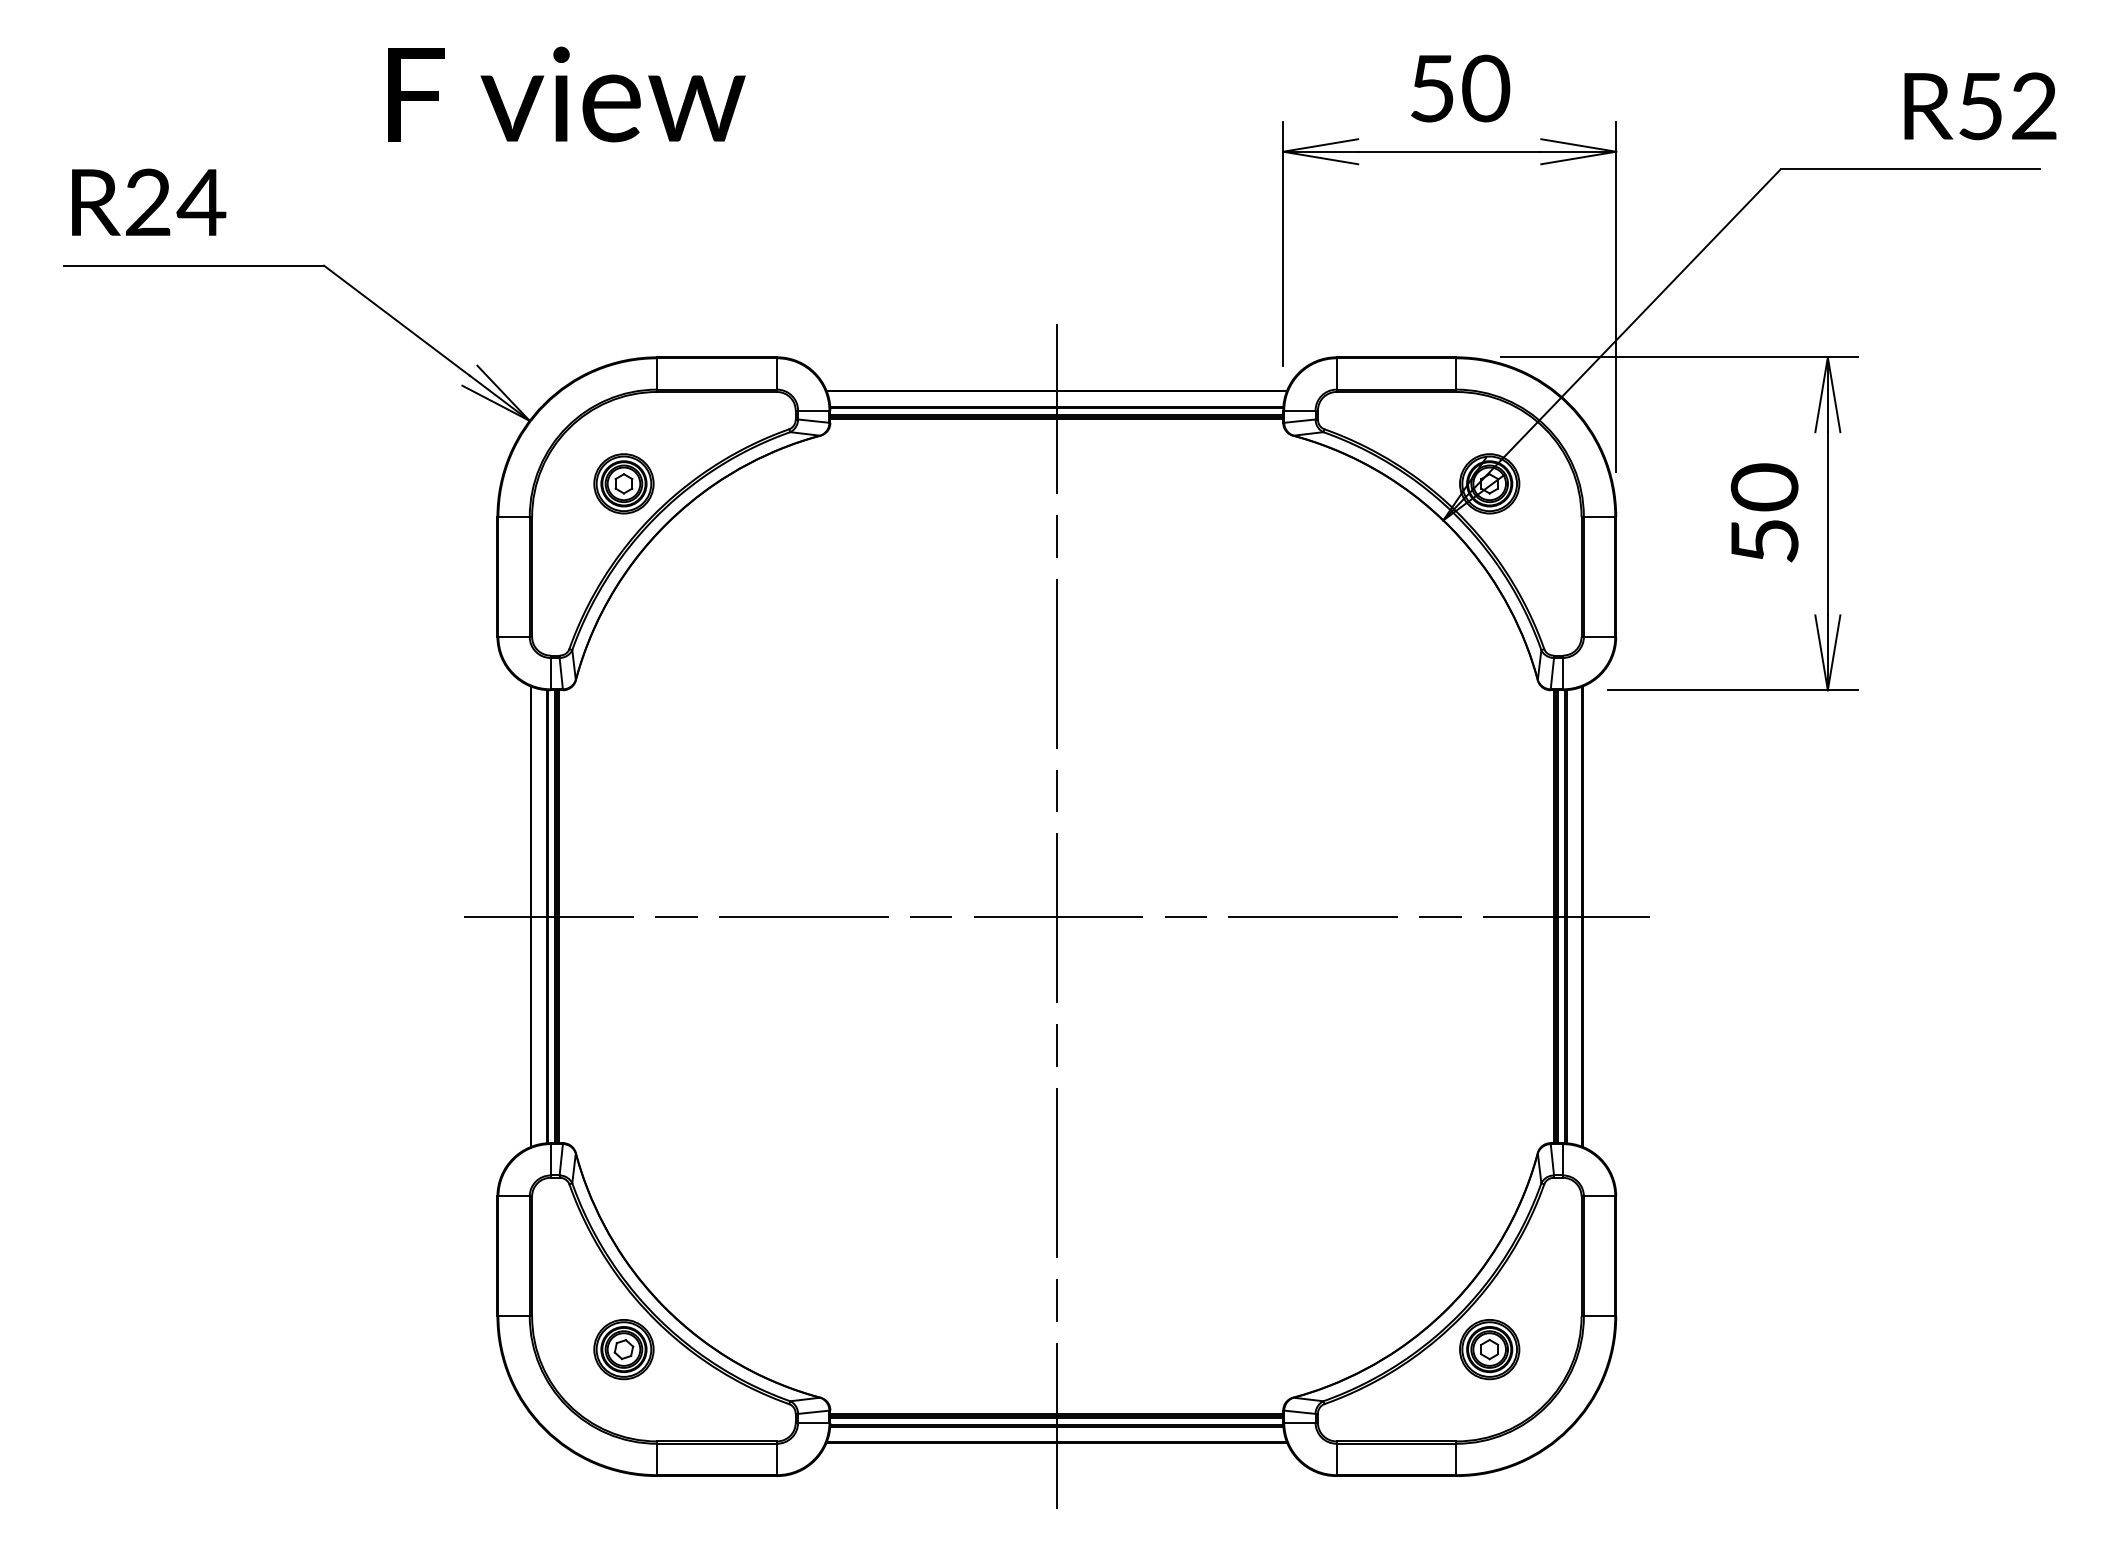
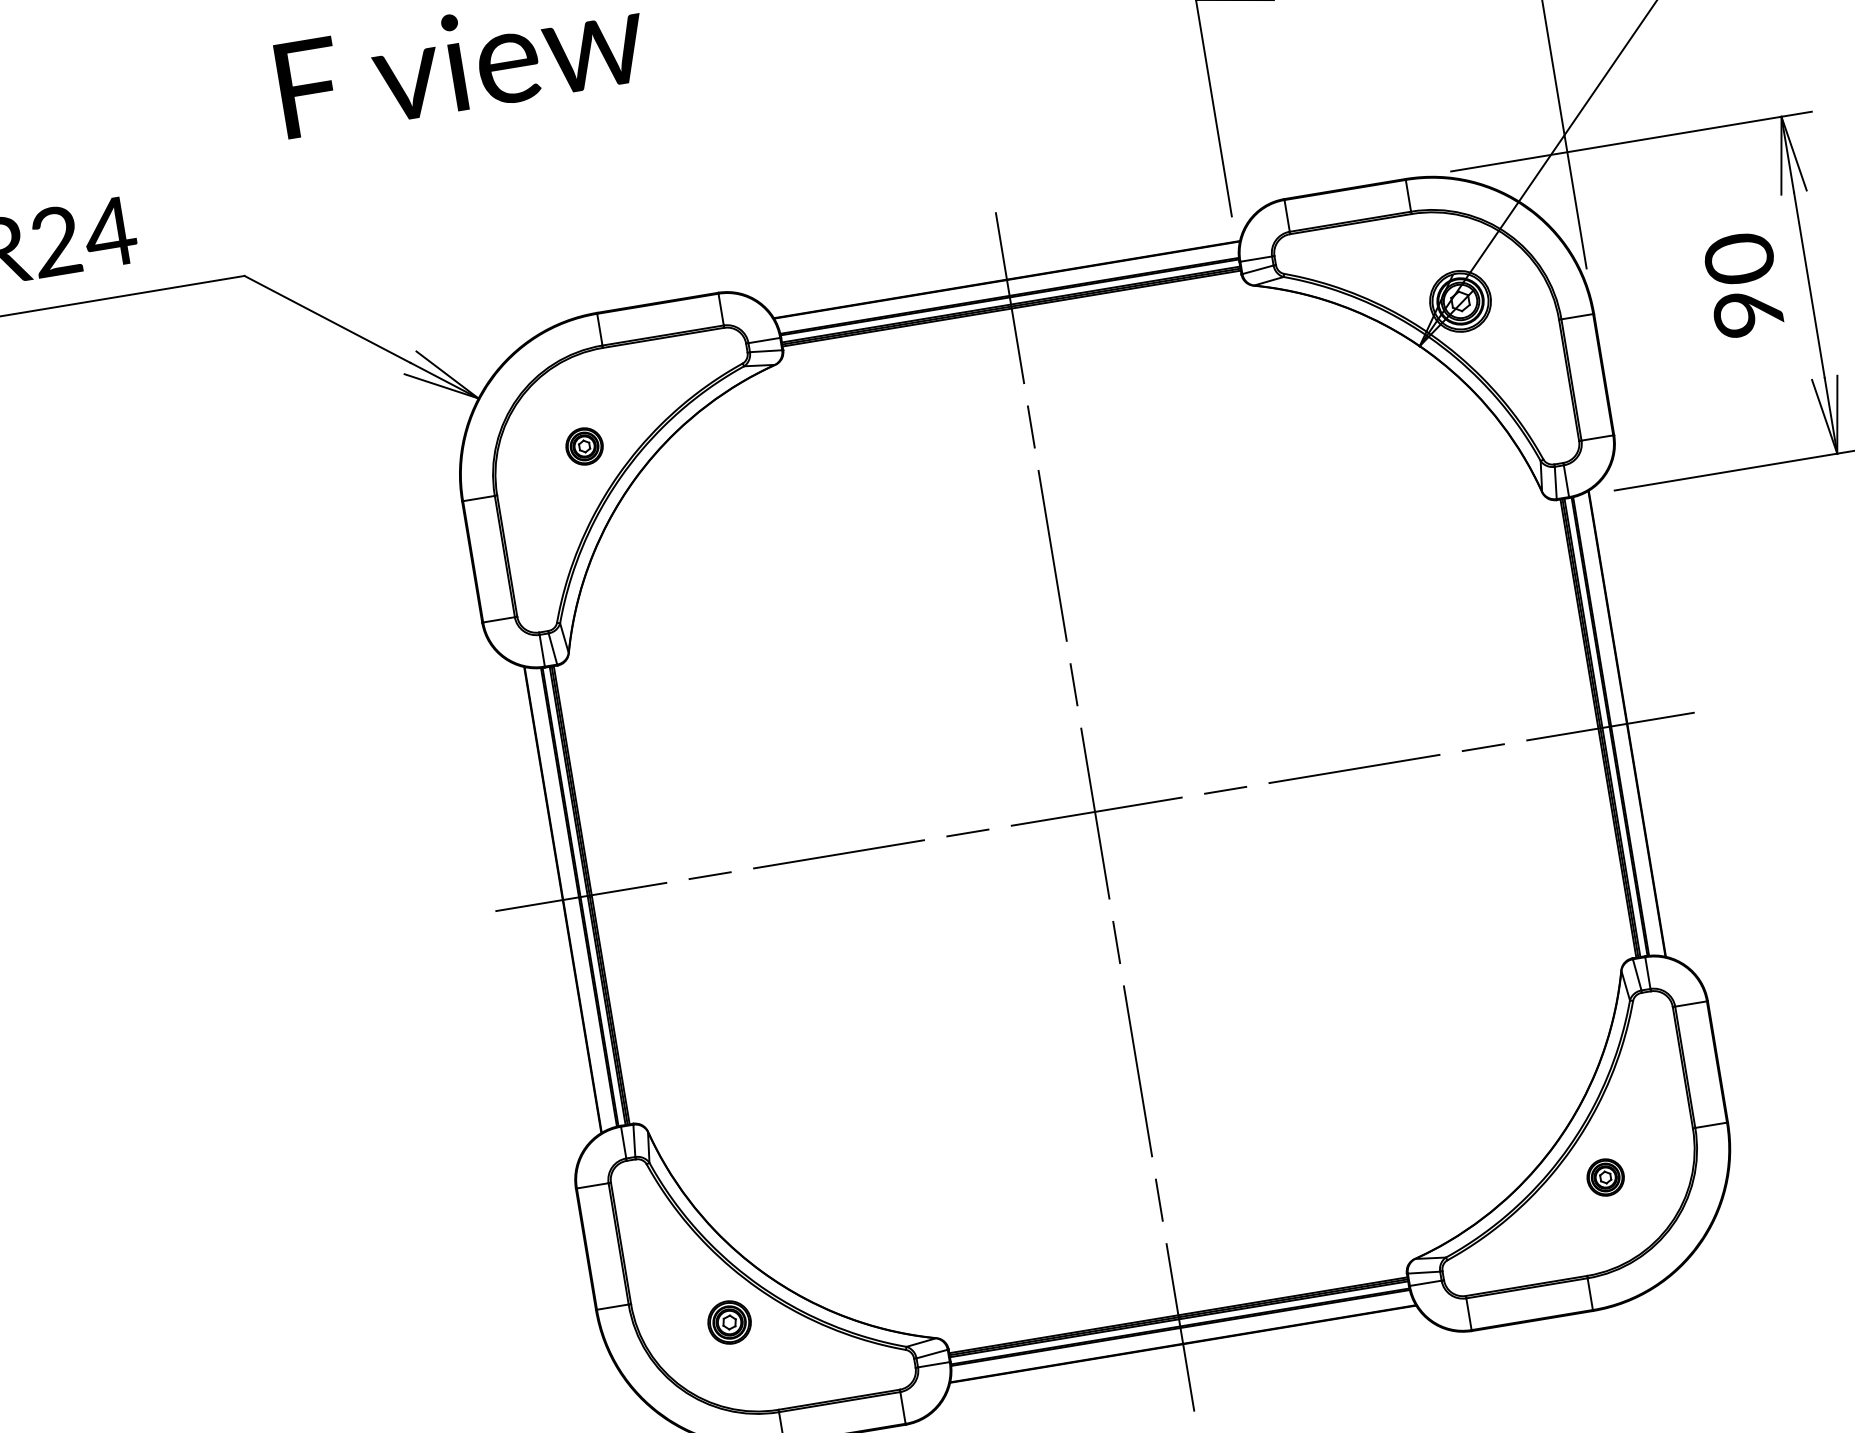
part: (623, 483) -> (584, 446), size x0.6
text: (1764, 541) -> (1748, 313), 50 -> 90
part: (623, 1349) -> (729, 1322), size x0.7
part: (1489, 1349) -> (1605, 1177), size x0.6

